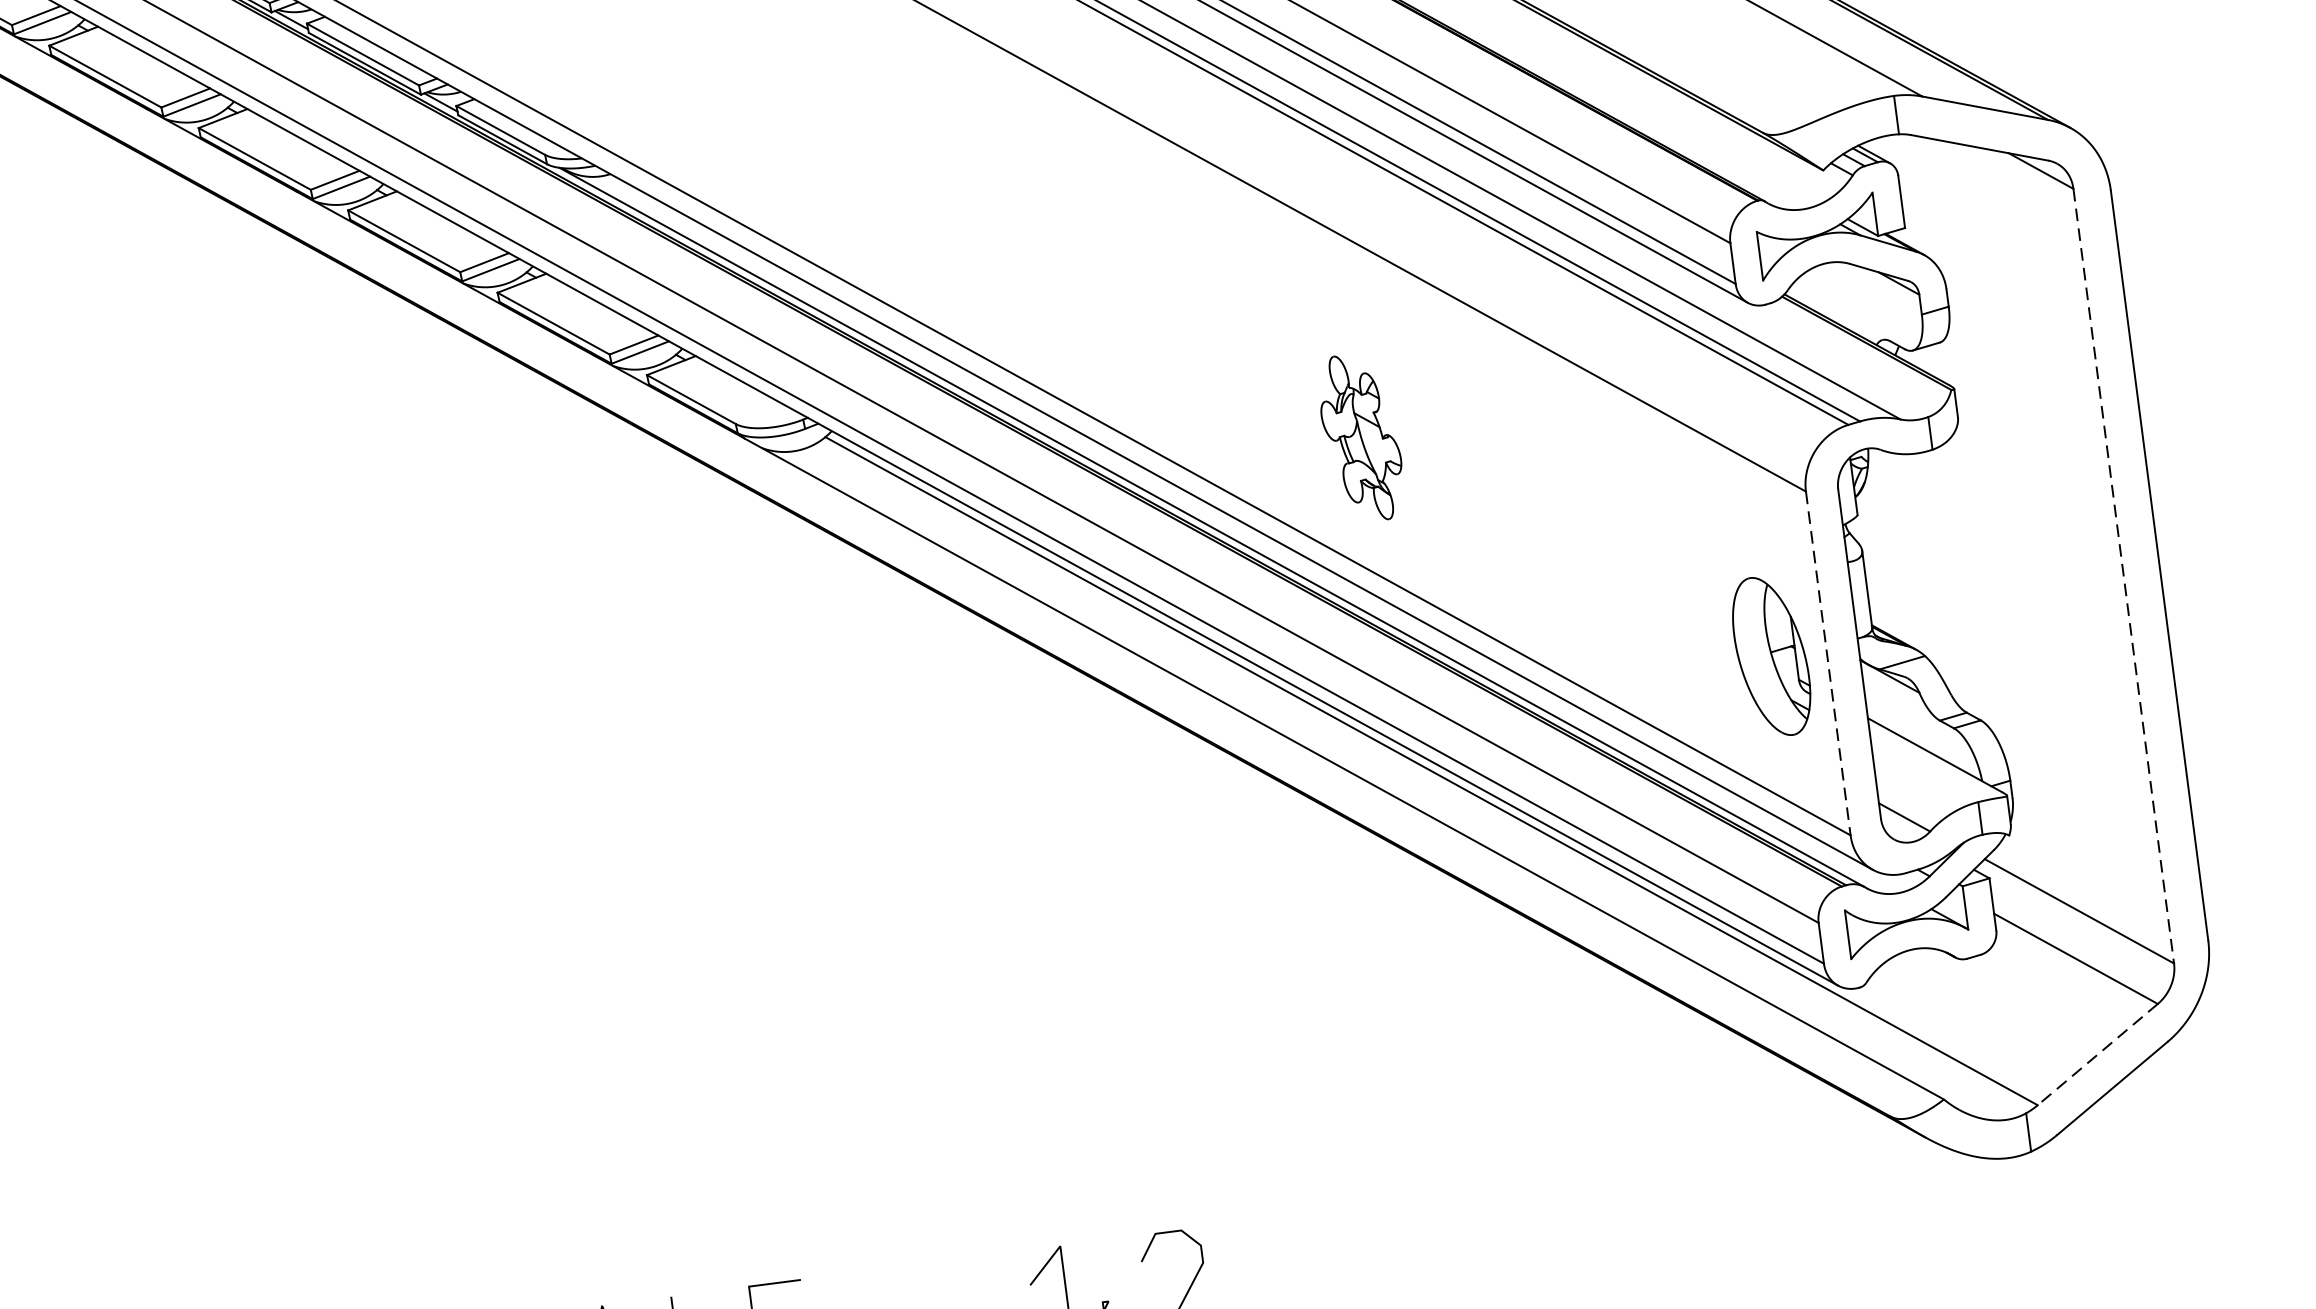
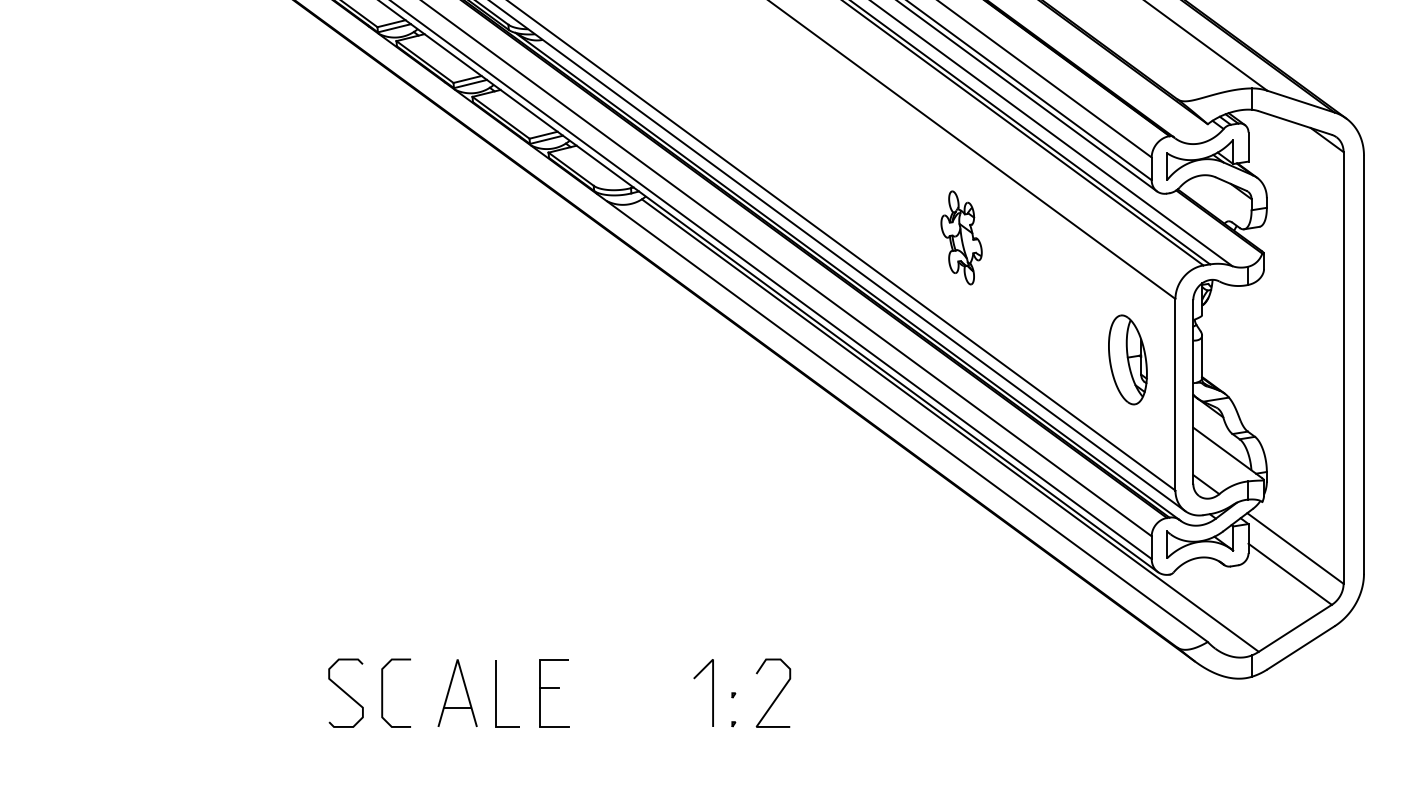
part: (1361, 437) -> (961, 237), moved
line: (2123, 575) -> (1343, 367), dashed -> solid
part: (1770, 655) -> (1127, 359), moved
line: (1828, 662) -> (1175, 394), dashed -> solid
line: (2096, 1055) -> (1294, 628), dashed -> solid

